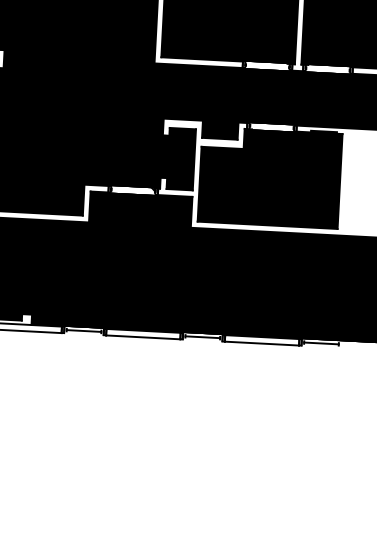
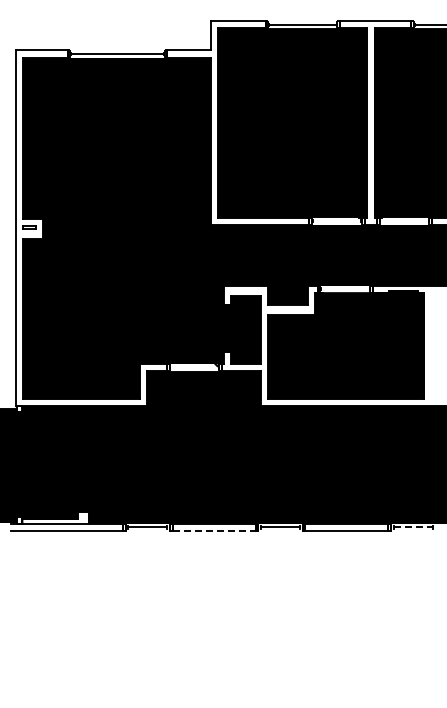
line: (143, 337) -> (214, 531), solid -> dashed
line: (321, 343) -> (413, 527), solid -> dashed

